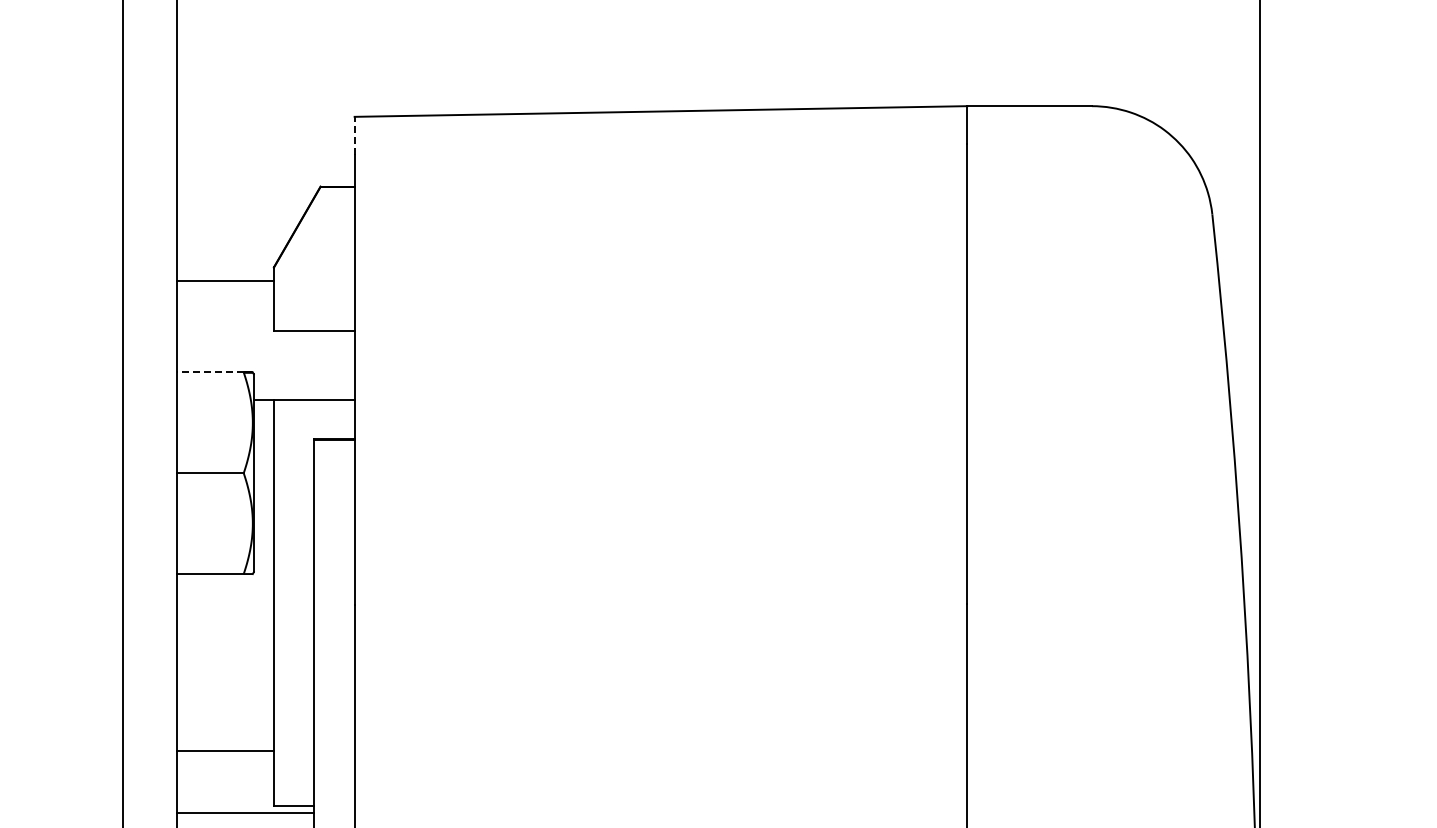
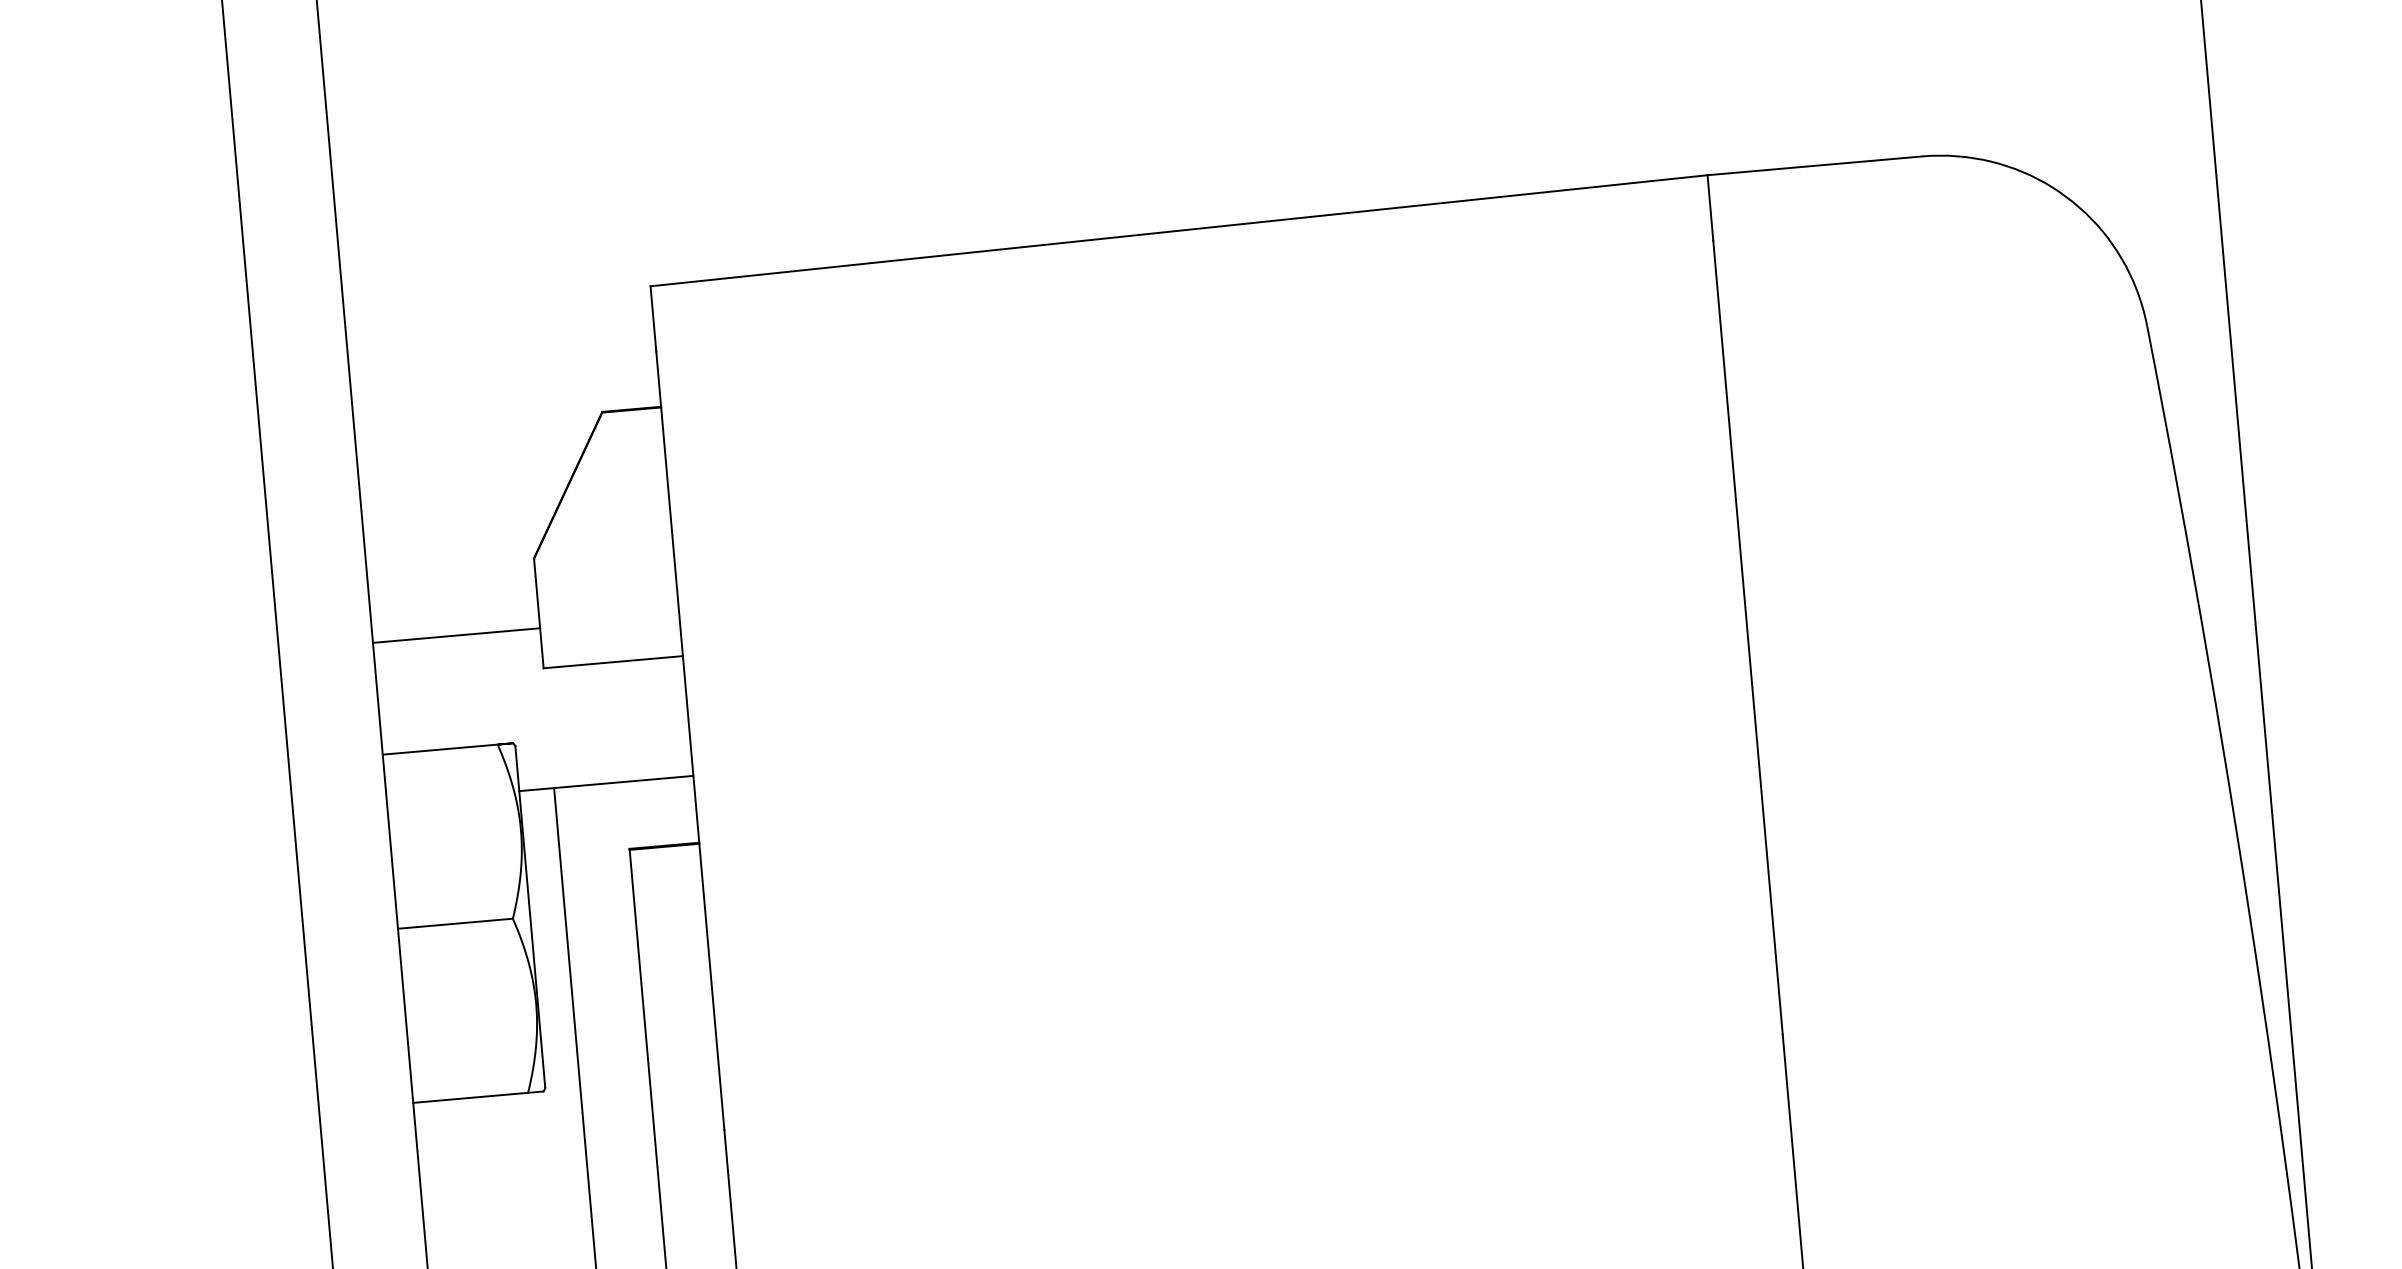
line: (354, 135) -> (653, 318), dashed -> solid
line: (225, 280) -> (456, 635), moved
line: (210, 372) -> (440, 749), dashed -> solid

